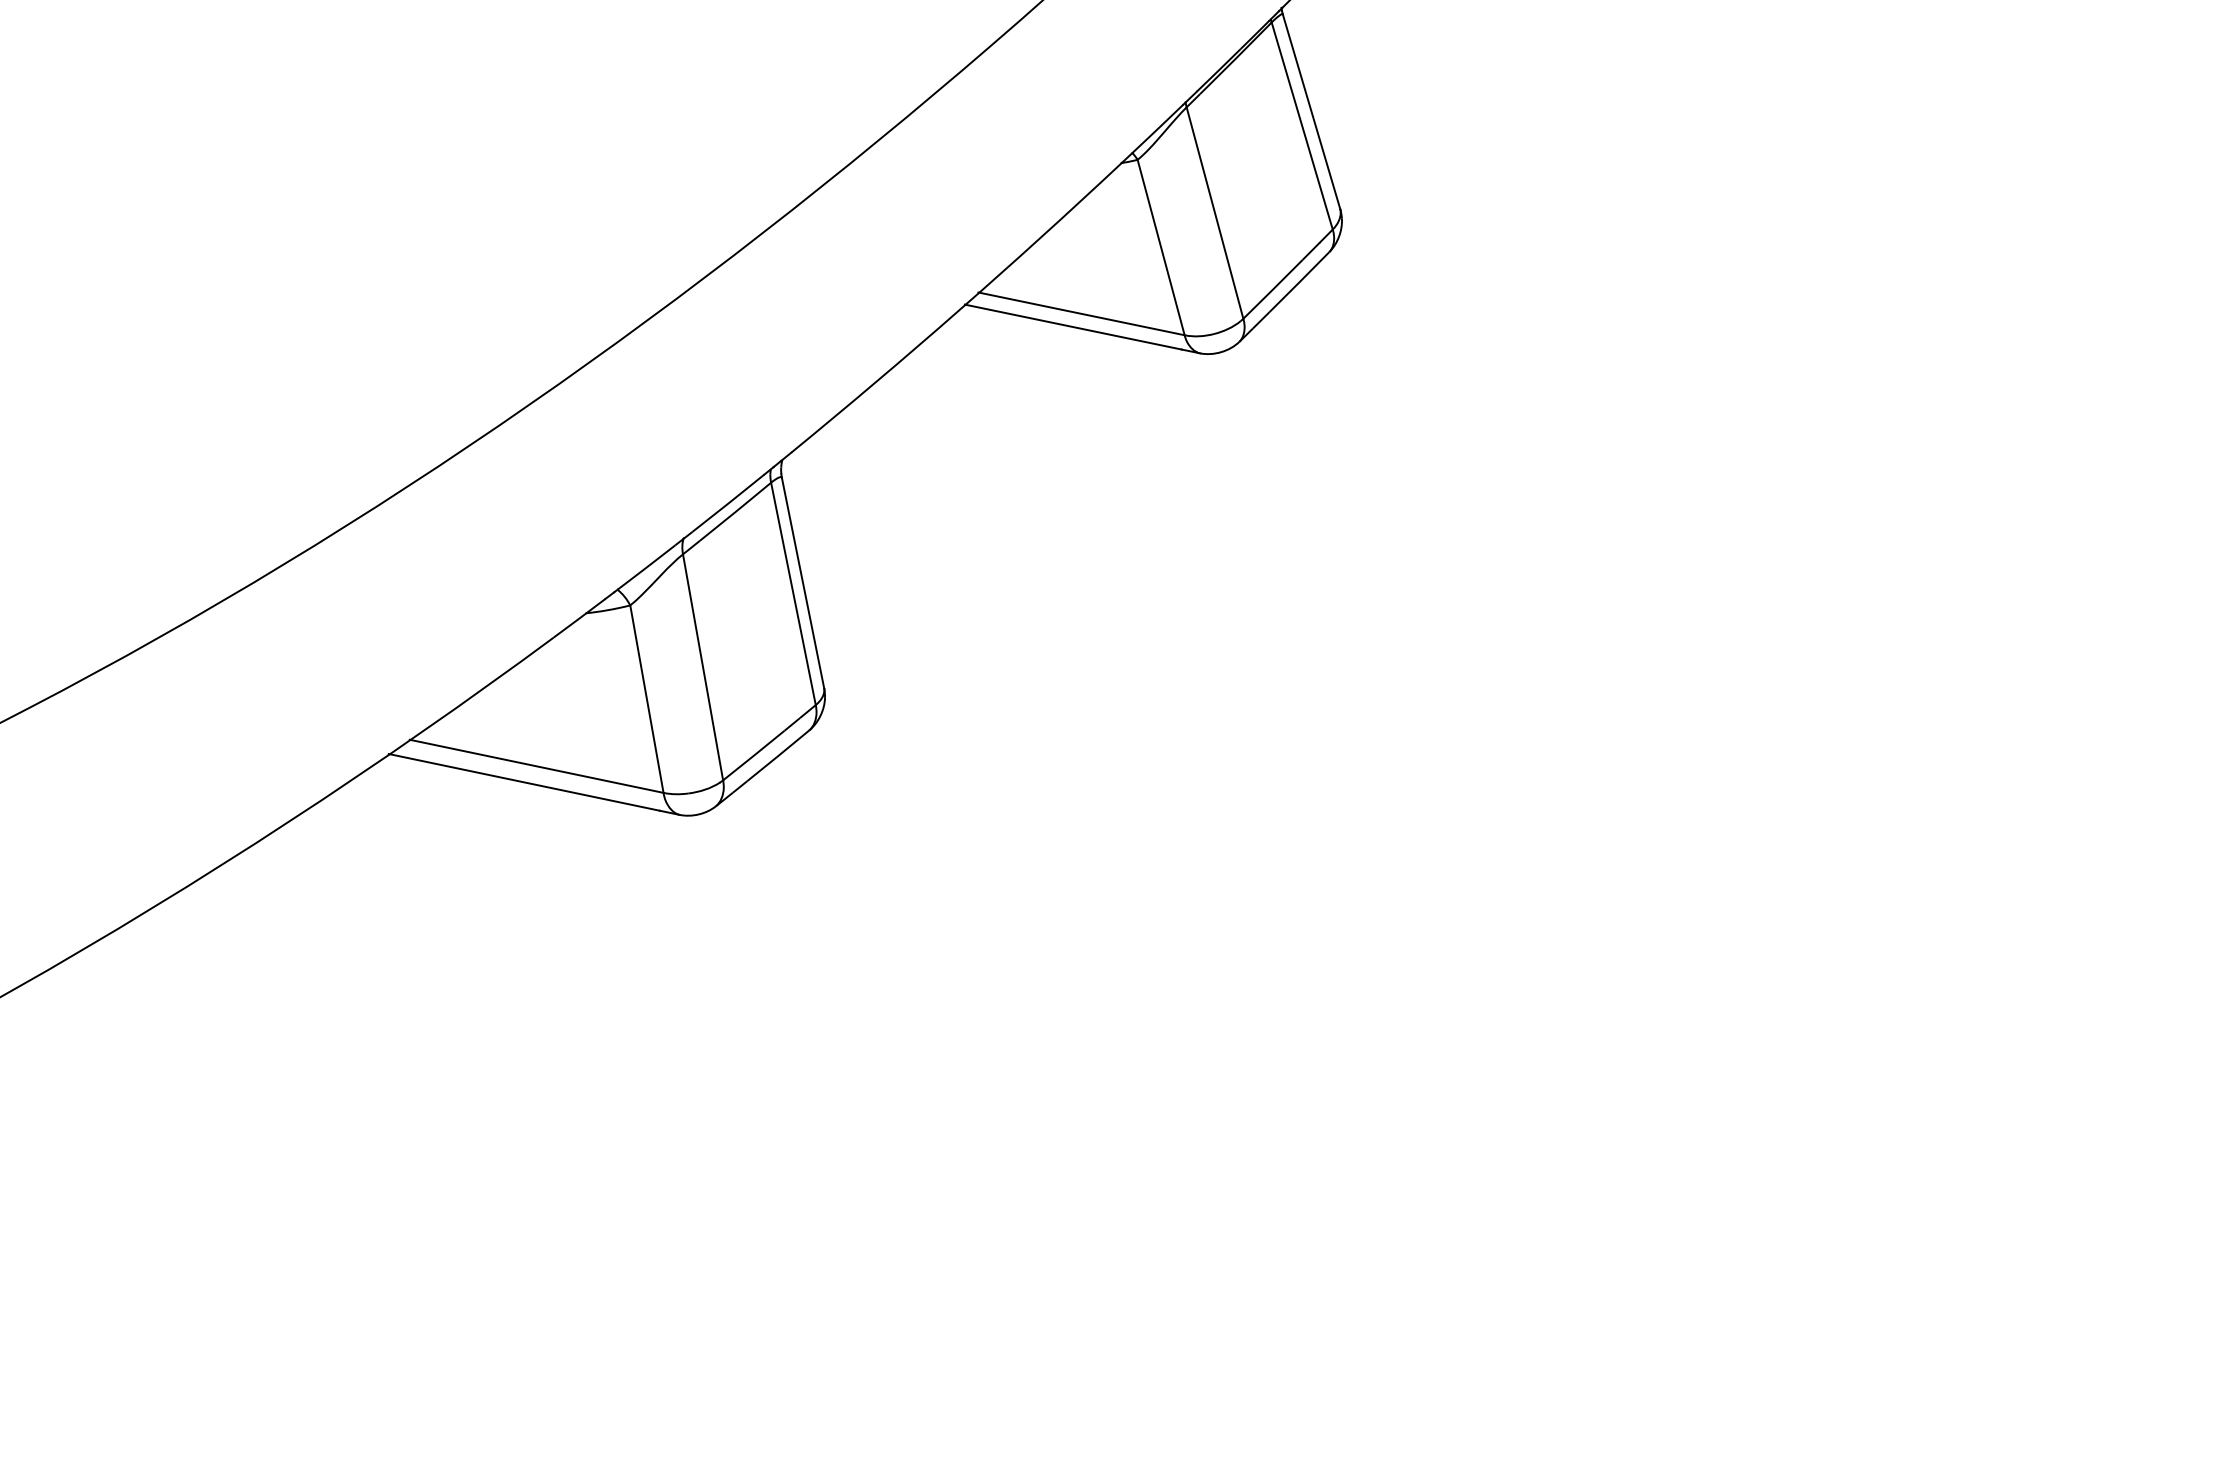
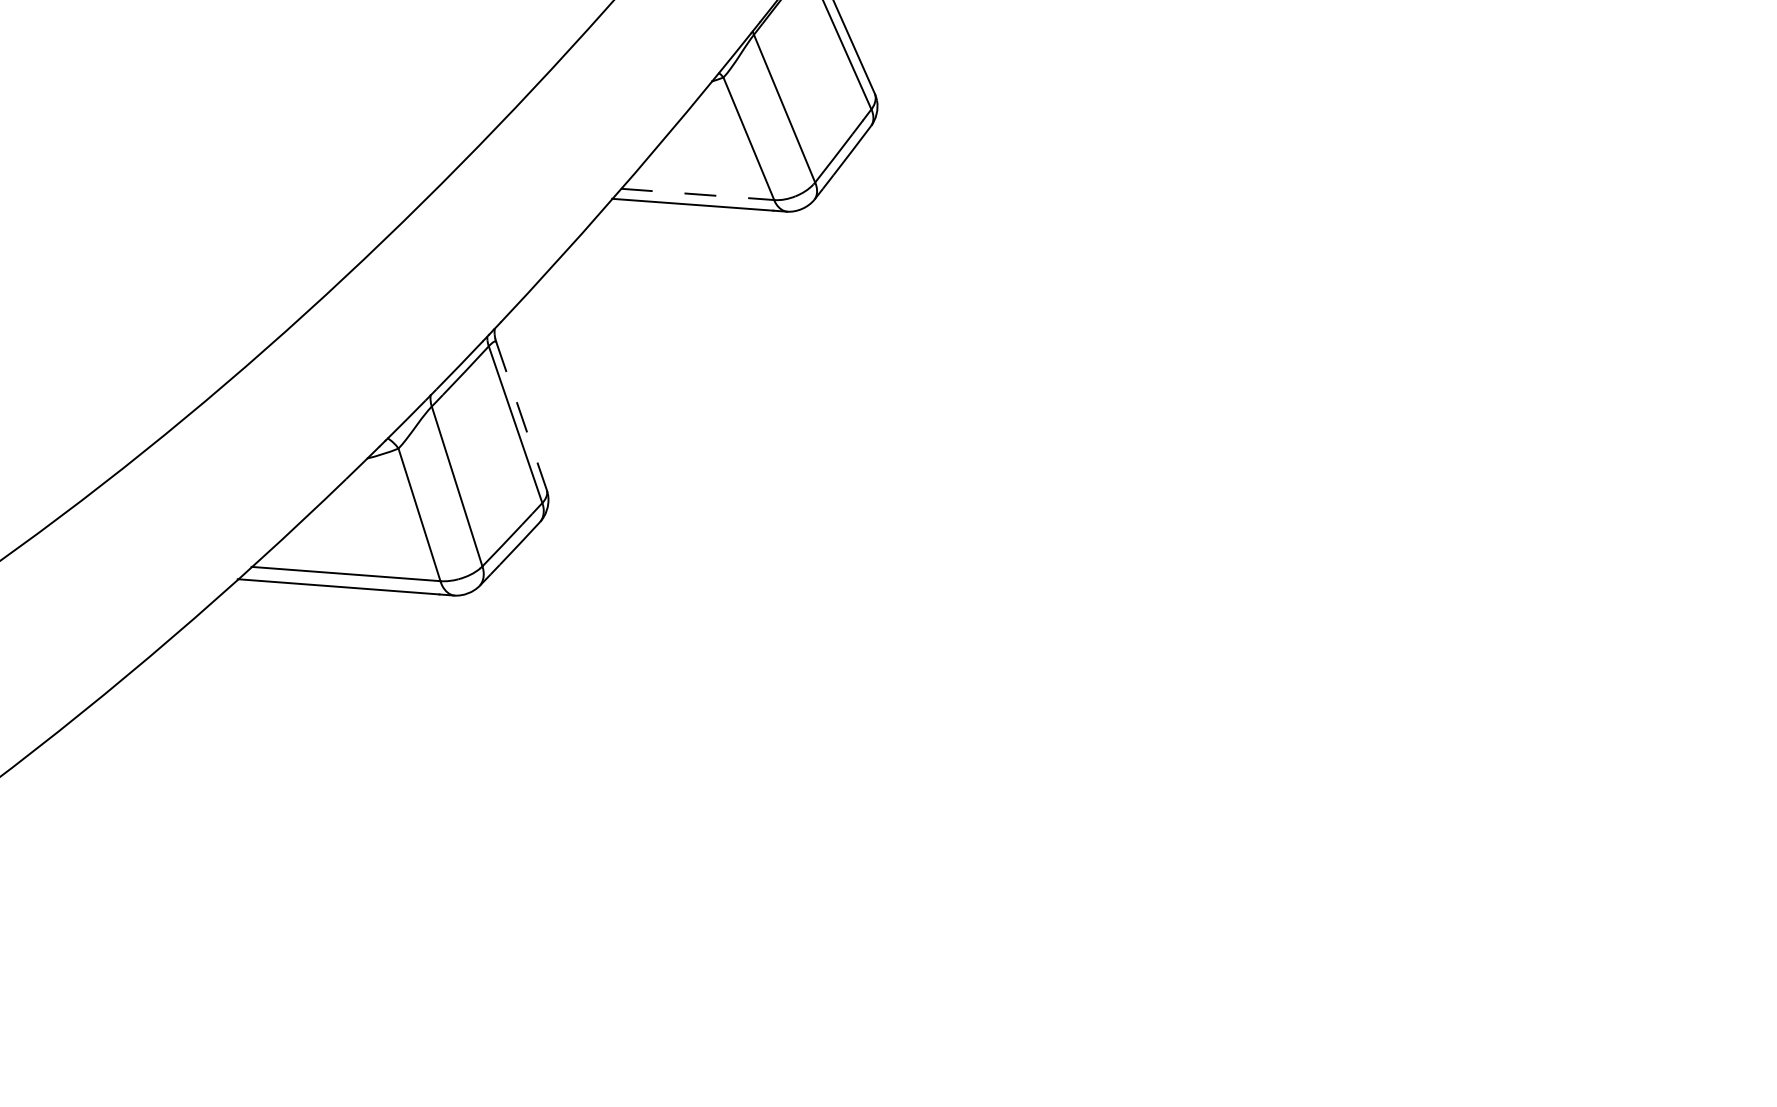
line: (1081, 313) -> (697, 194), solid -> dashed
line: (802, 583) -> (521, 416), solid -> dashed

